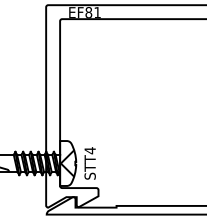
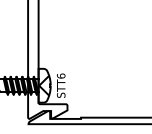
text: (89, 150) -> (60, 75), STT4 -> STT6

